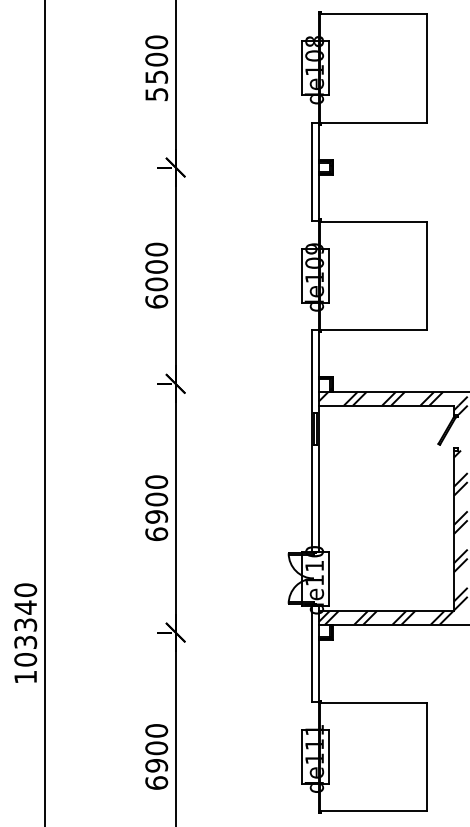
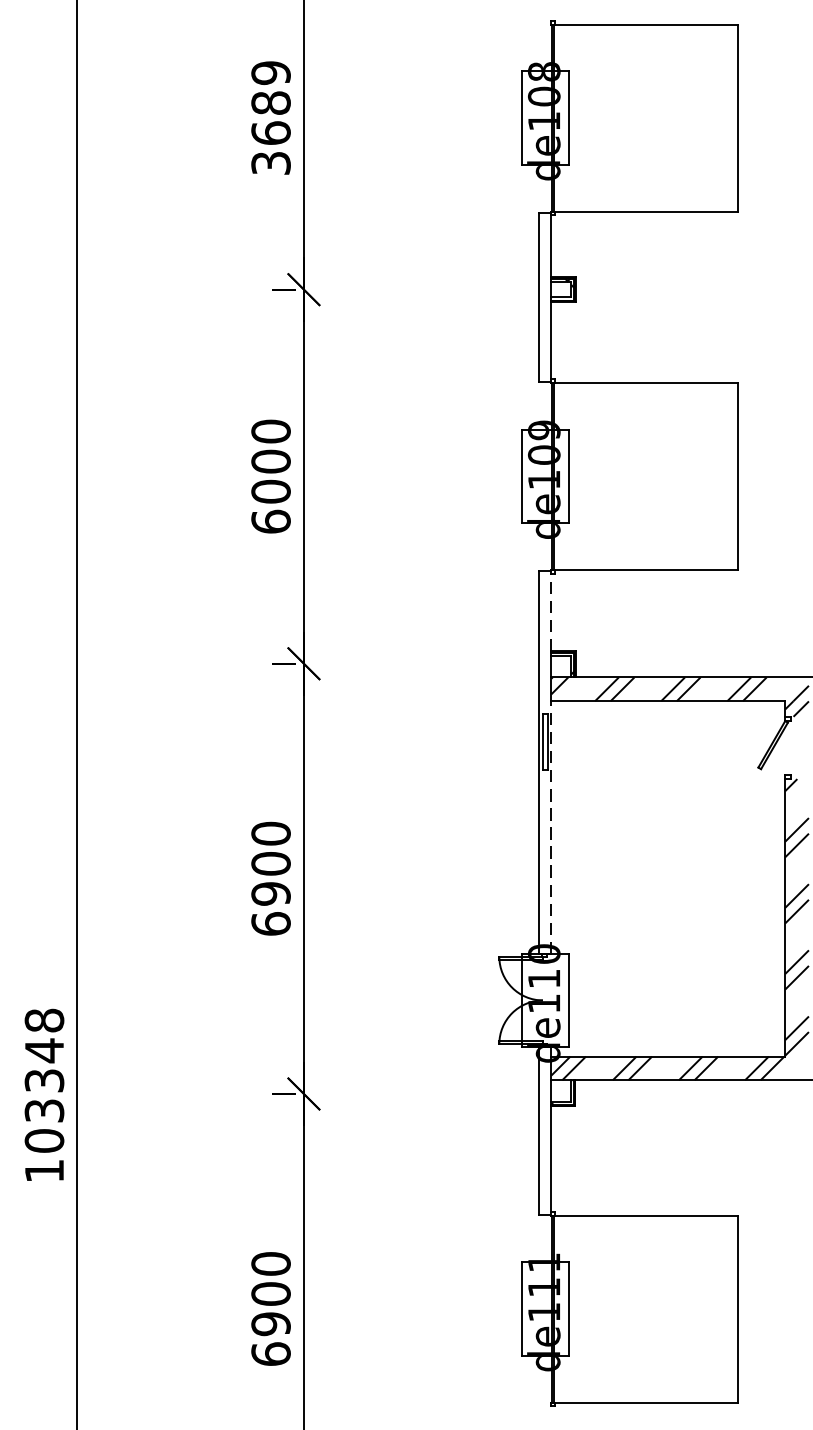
text: (156, 67) -> (270, 116), 5500 -> 3689
line: (318, 353) -> (550, 611), solid -> dashed
line: (318, 478) -> (550, 827), solid -> dashed
text: (25, 589) -> (44, 1019), 103340 -> 103348

